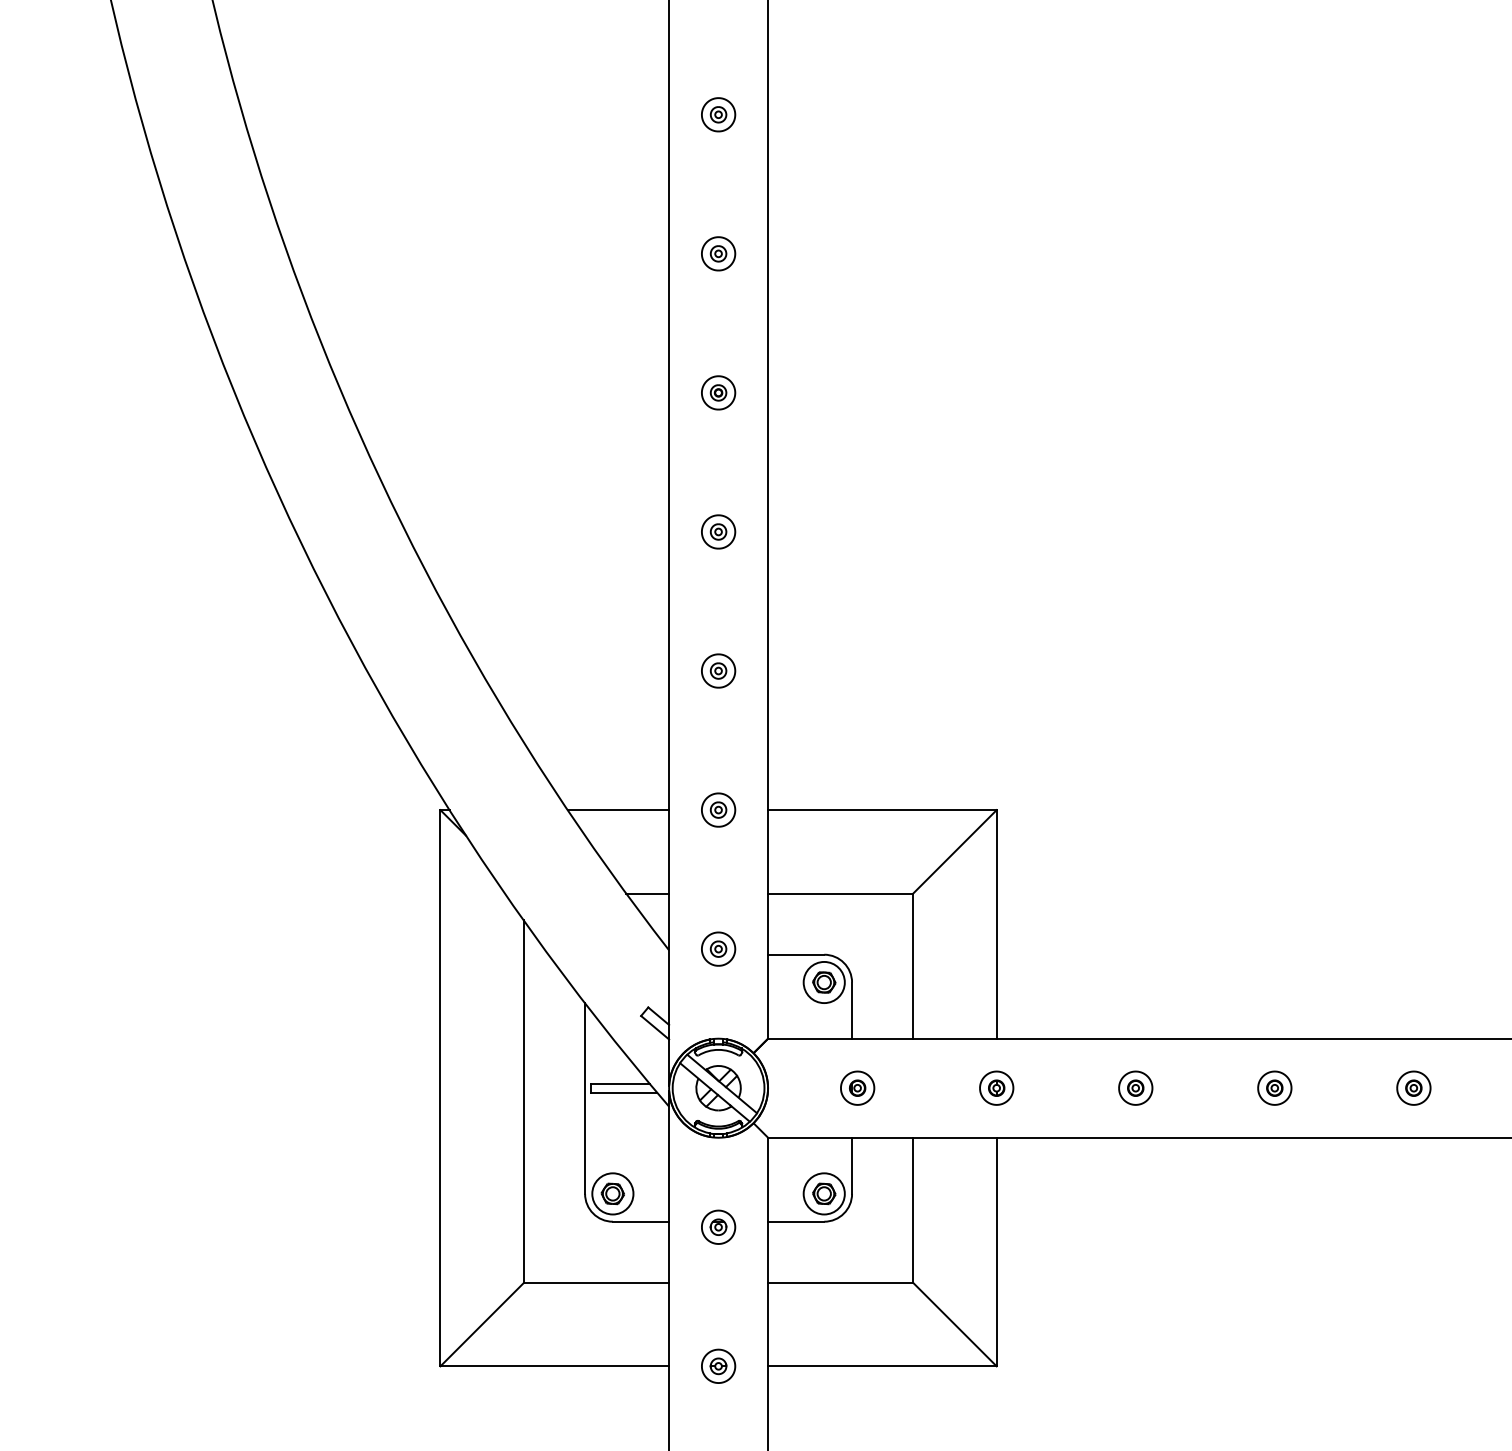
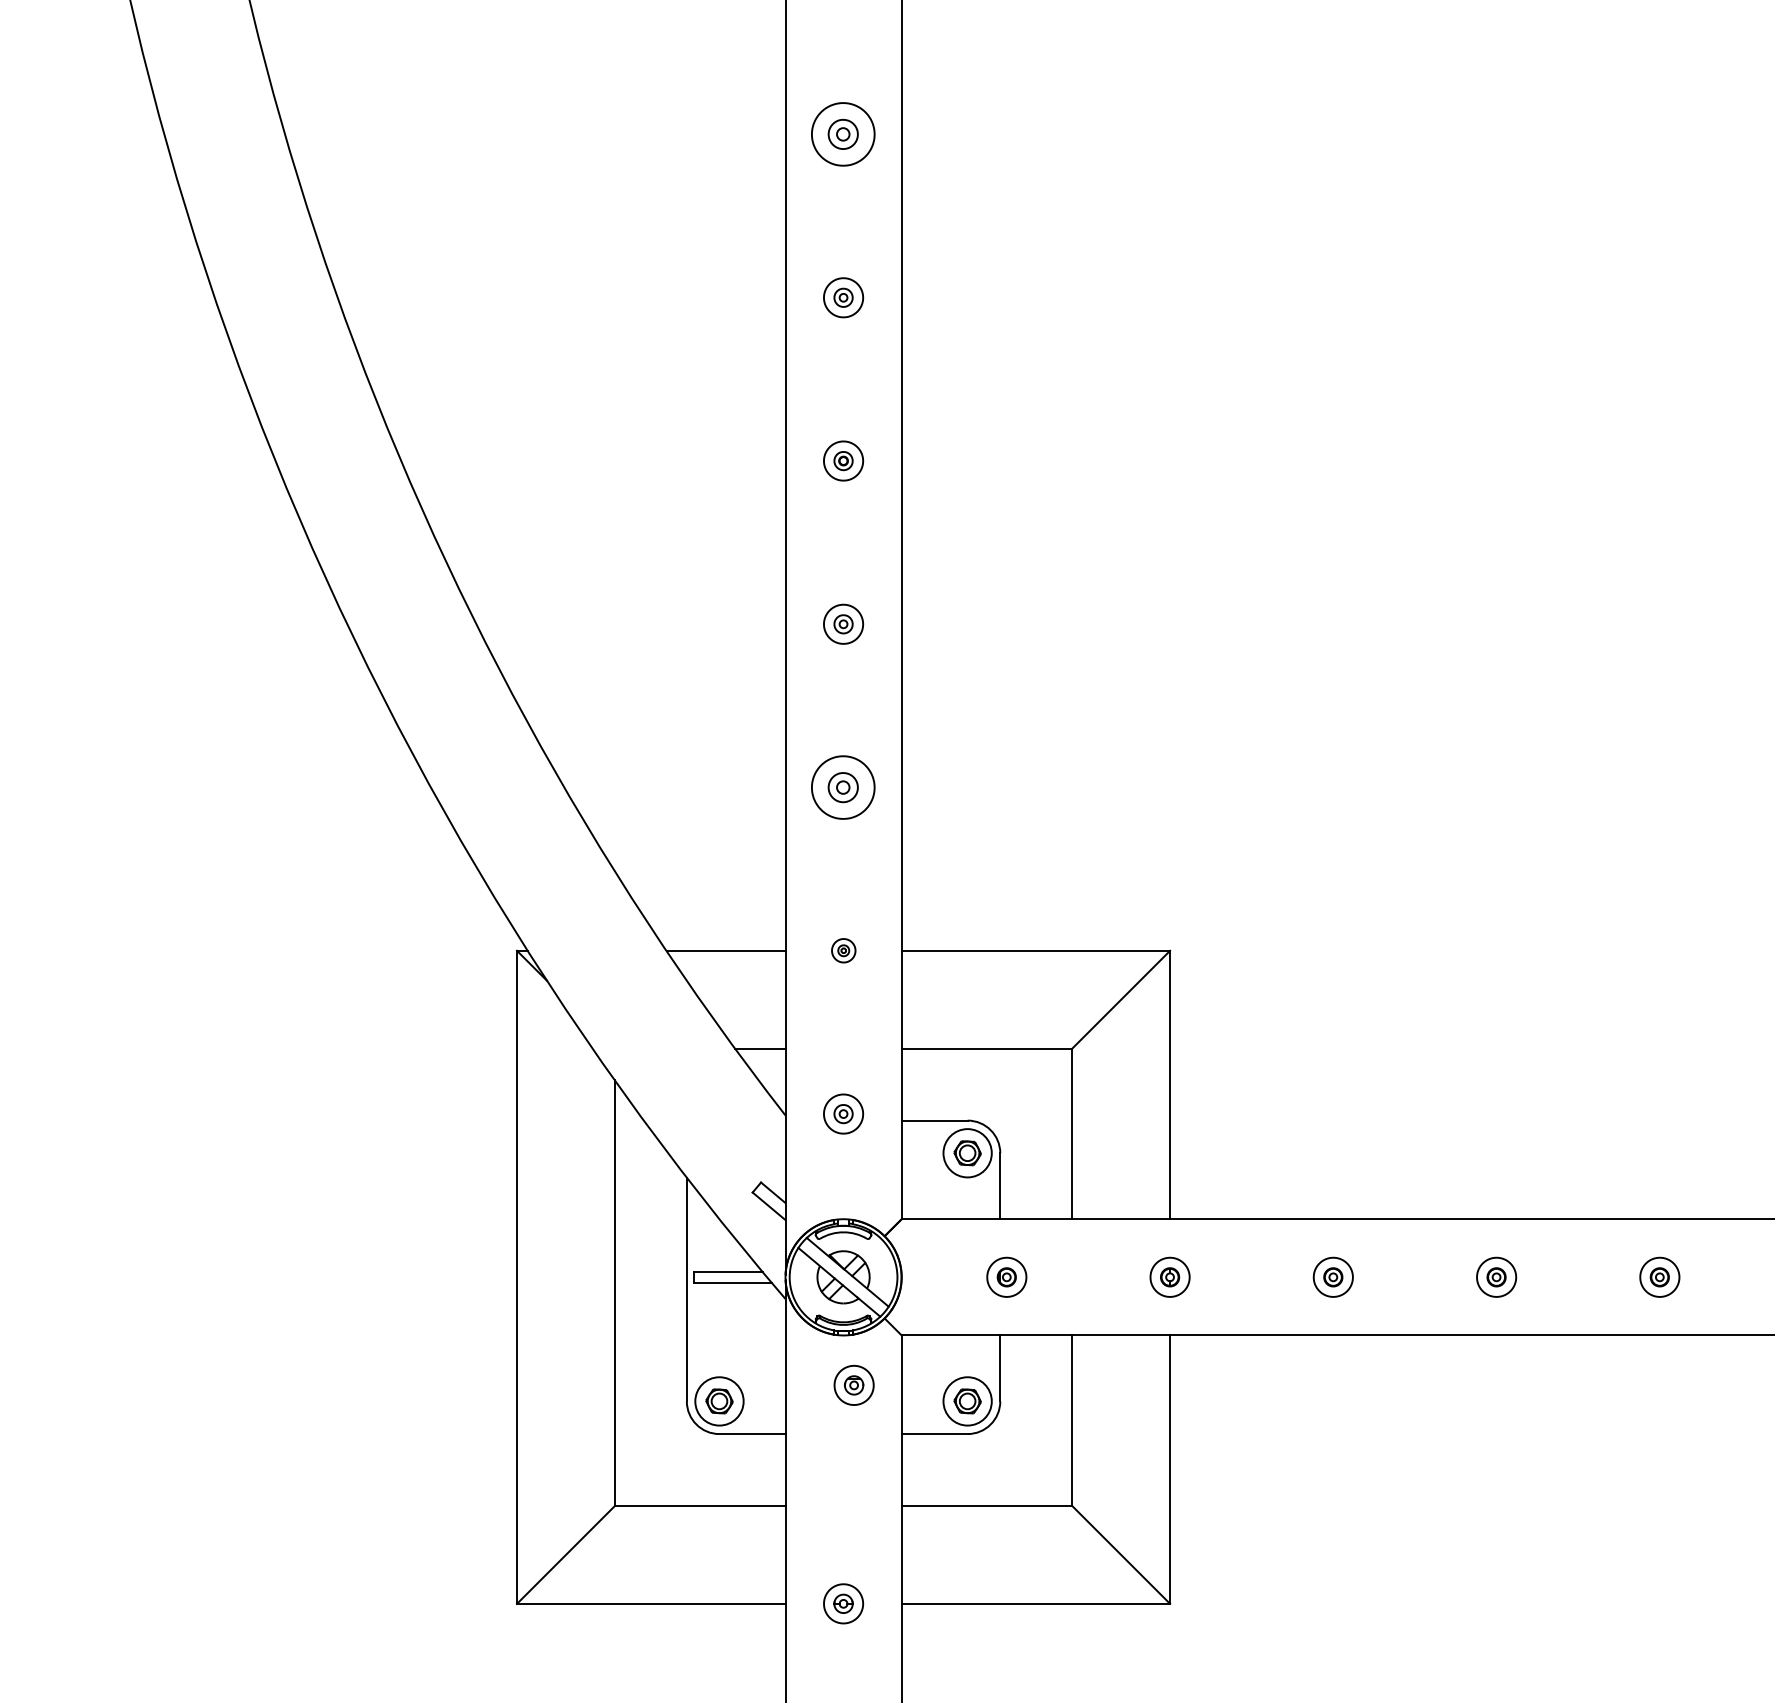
part: (718, 114) -> (843, 134), size x1.6
part: (718, 670) -> (843, 786), size x1.6
part: (718, 809) -> (843, 950), size x0.6
part: (718, 1226) -> (854, 1384), moved

